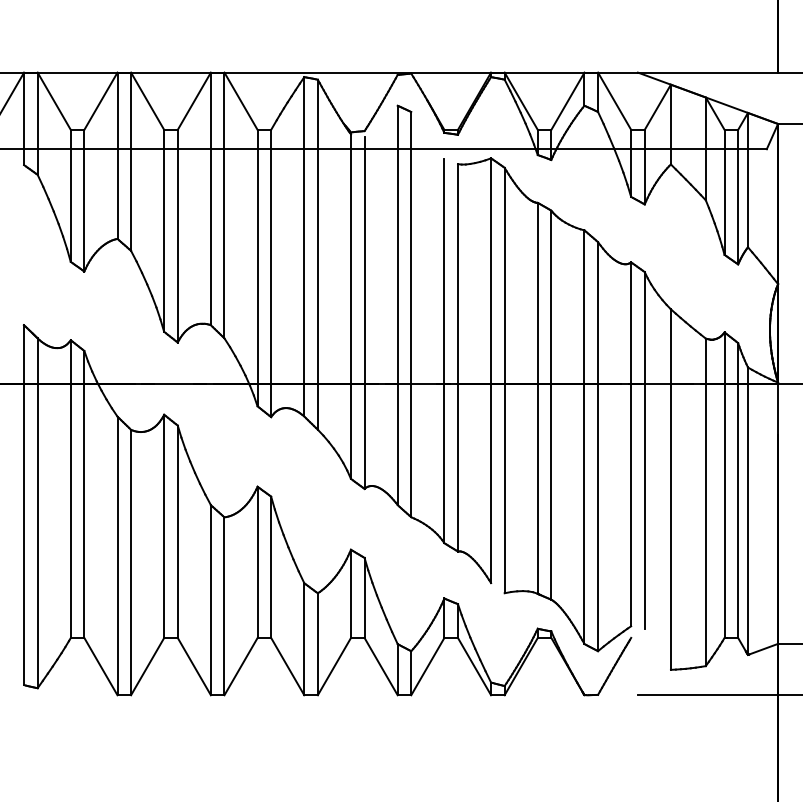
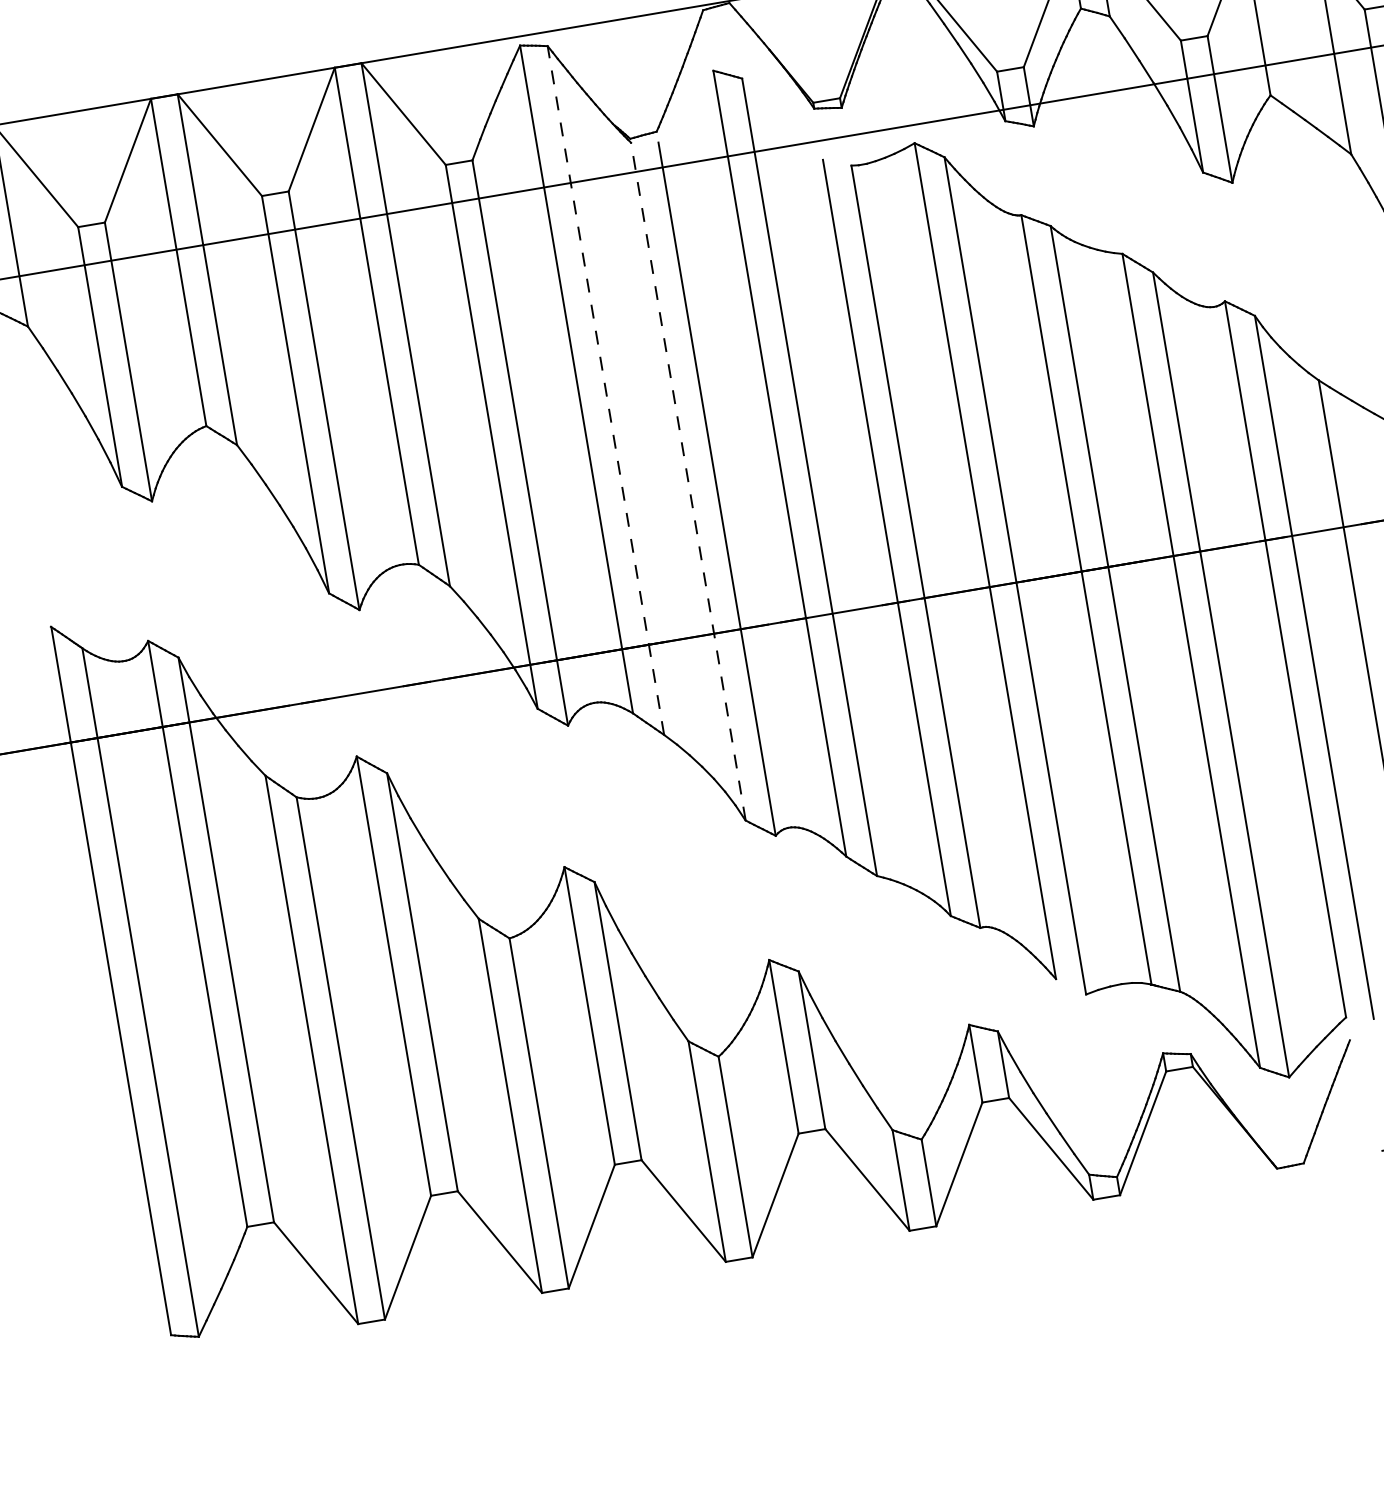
line: (317, 254) -> (605, 390), solid -> dashed
line: (351, 306) -> (689, 481), solid -> dashed

